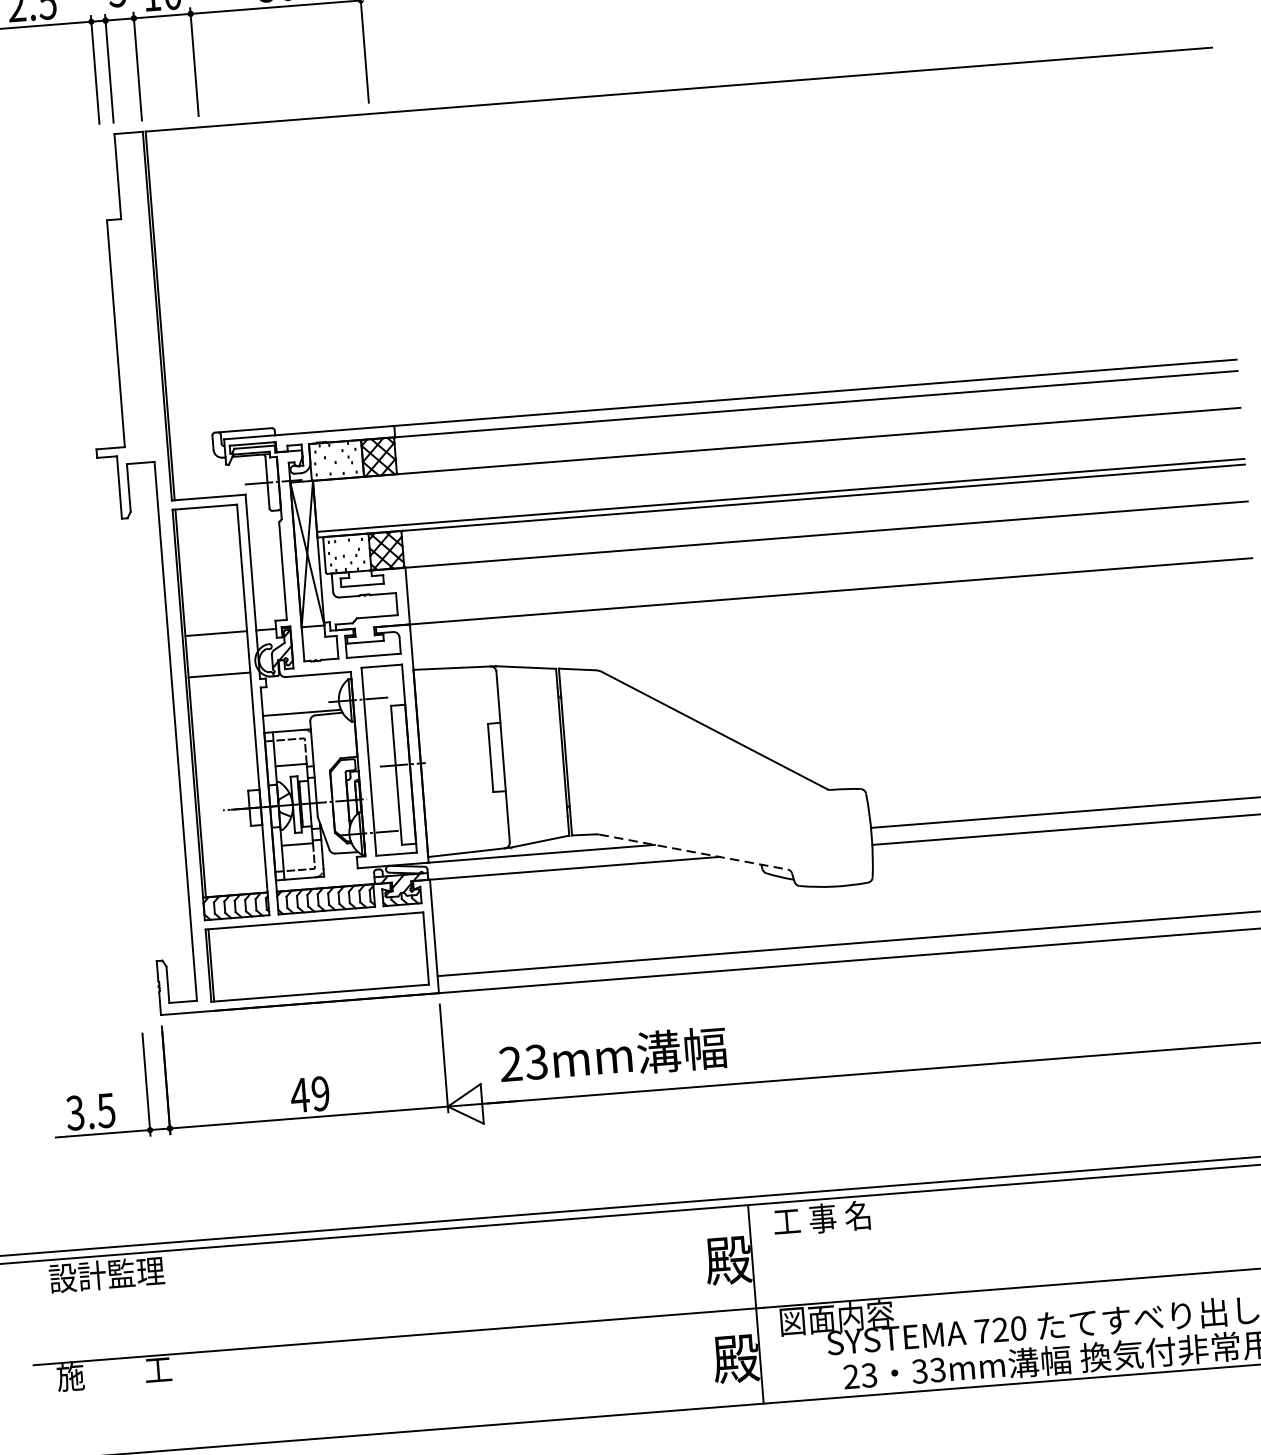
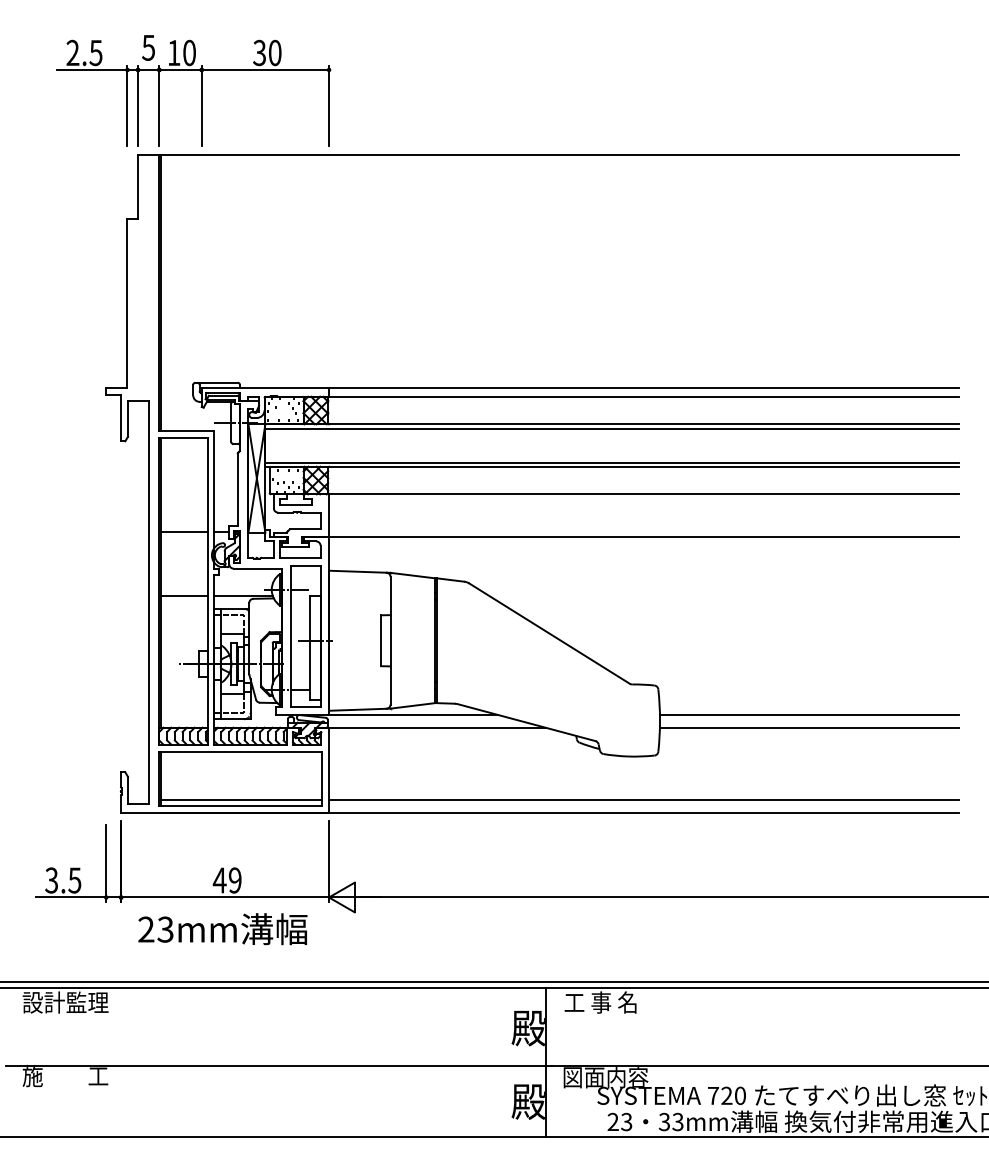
line: (777, 449) -> (612, 428), added
line: (219, 675) -> (184, 596), moved
line: (694, 851) -> (527, 722), dashed -> solid
line: (320, 984) -> (241, 799), added
text: (612, 1055) -> (222, 929), moved

